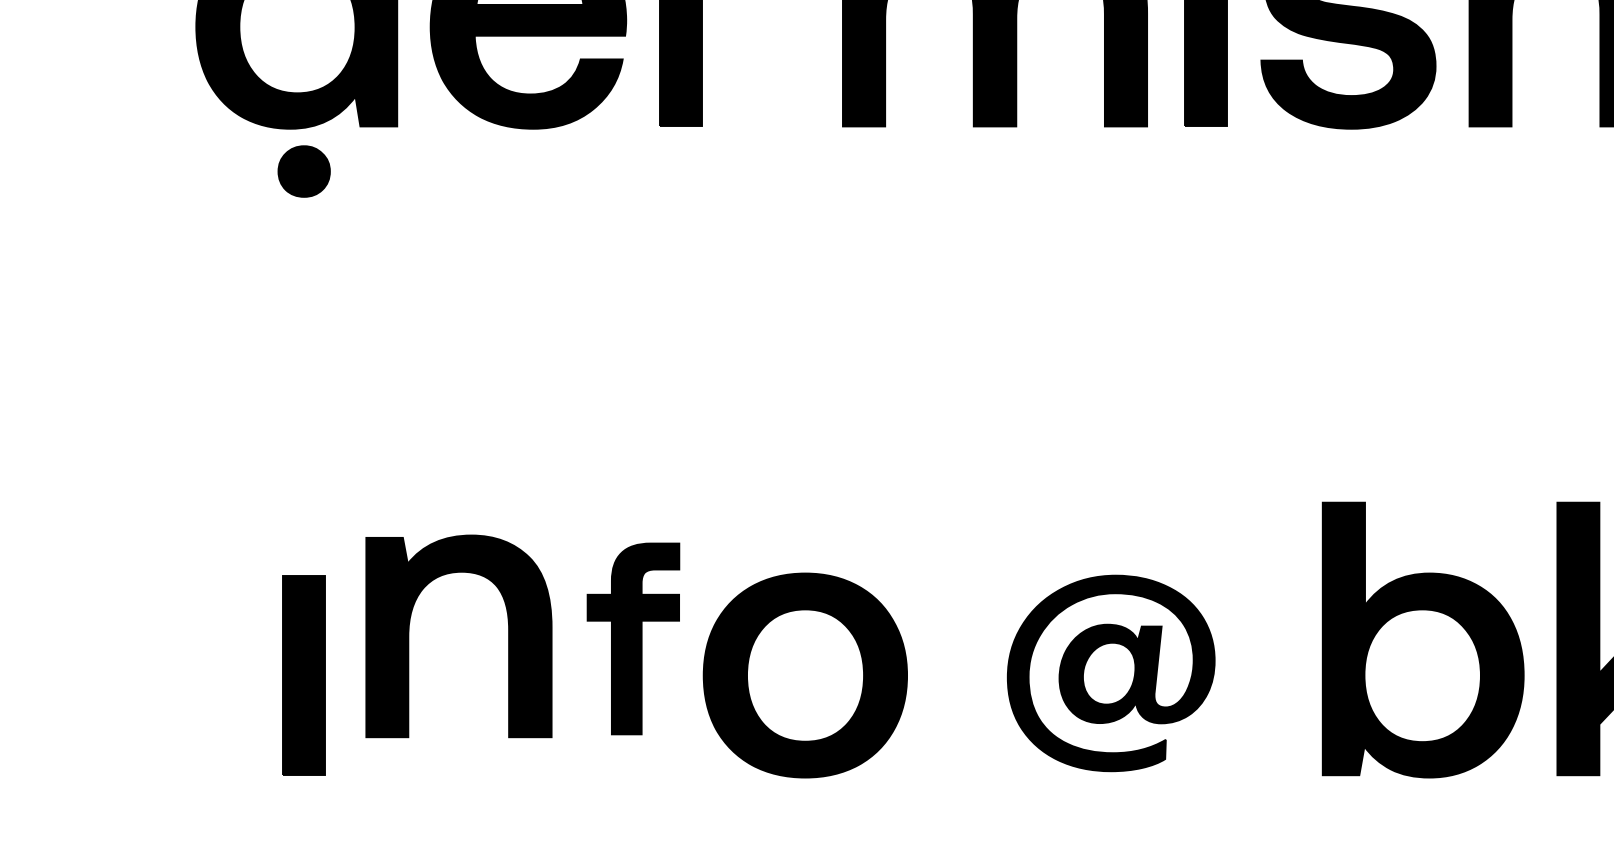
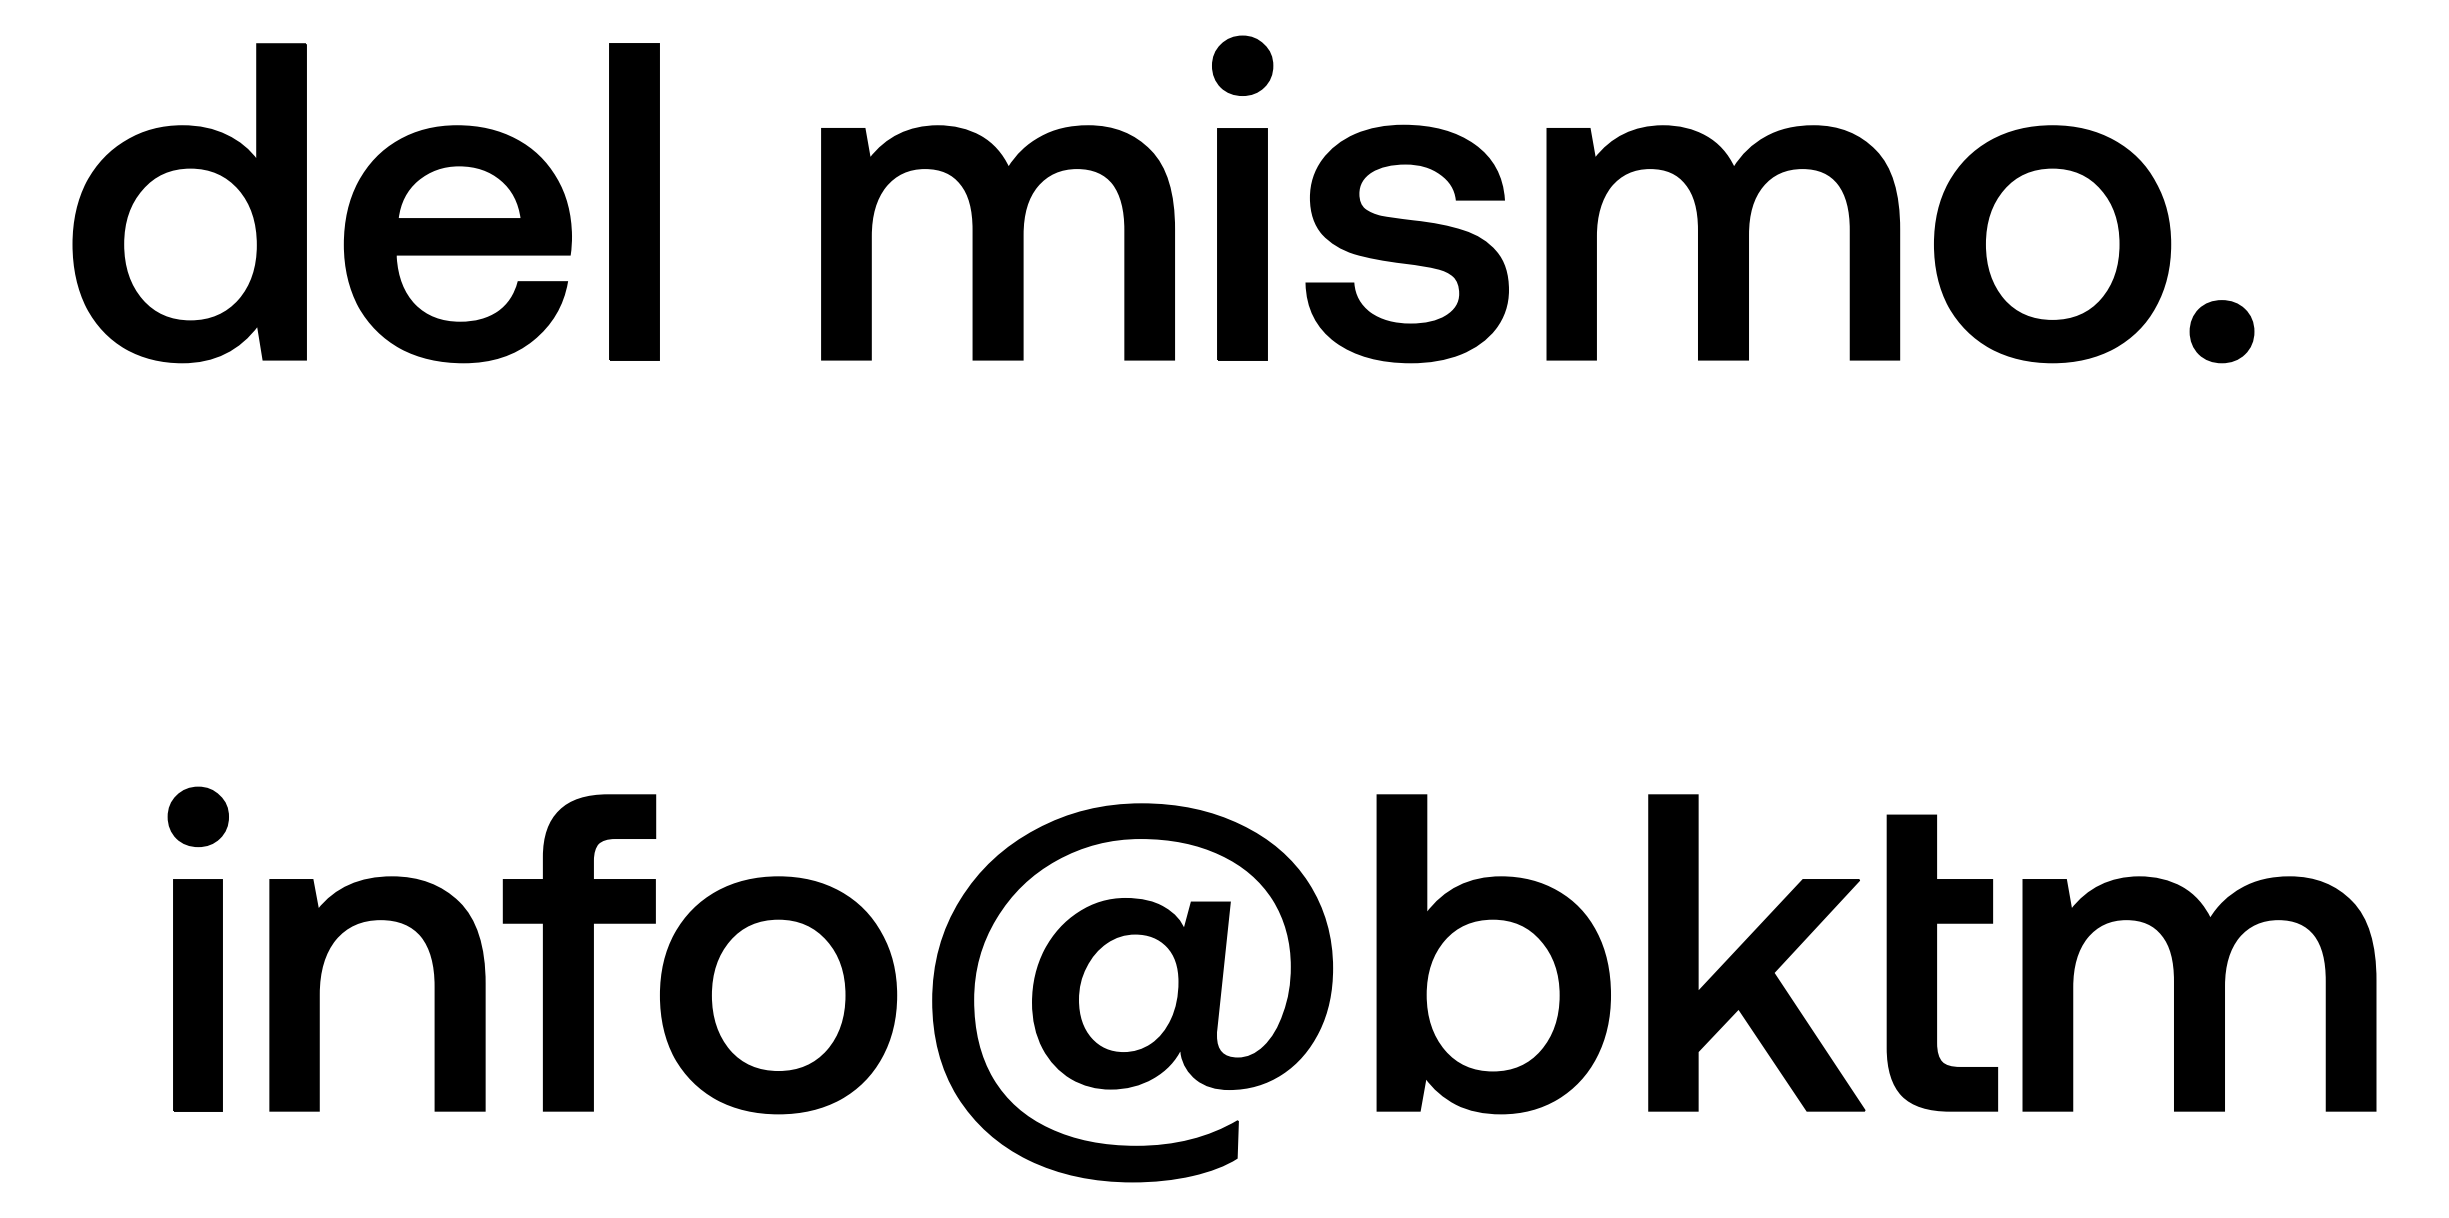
part: (303, 171) -> (197, 816), moved
part: (508, 635) -> (434, 993), moved
part: (633, 638) -> (579, 952), size x1.43
part: (1111, 673) -> (1132, 992), size x1.67

